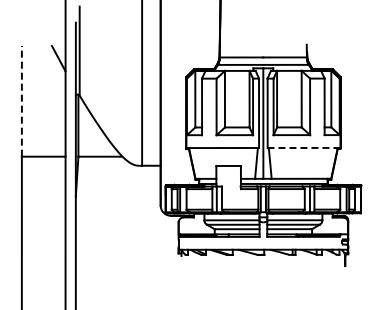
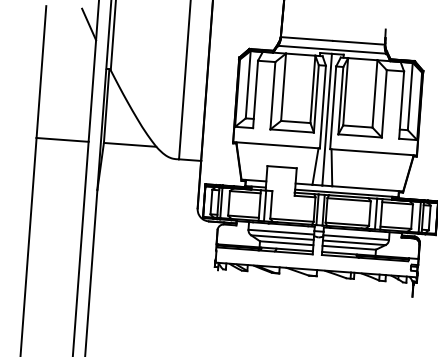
line: (21, 100) -> (41, 71), dashed -> solid
line: (303, 147) -> (372, 151), dashed -> solid

